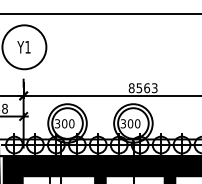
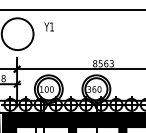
text: (23, 47) -> (48, 27), moved
text: (57, 123) -> (41, 89), 300 -> 100
text: (130, 123) -> (94, 89), 300 -> 360

